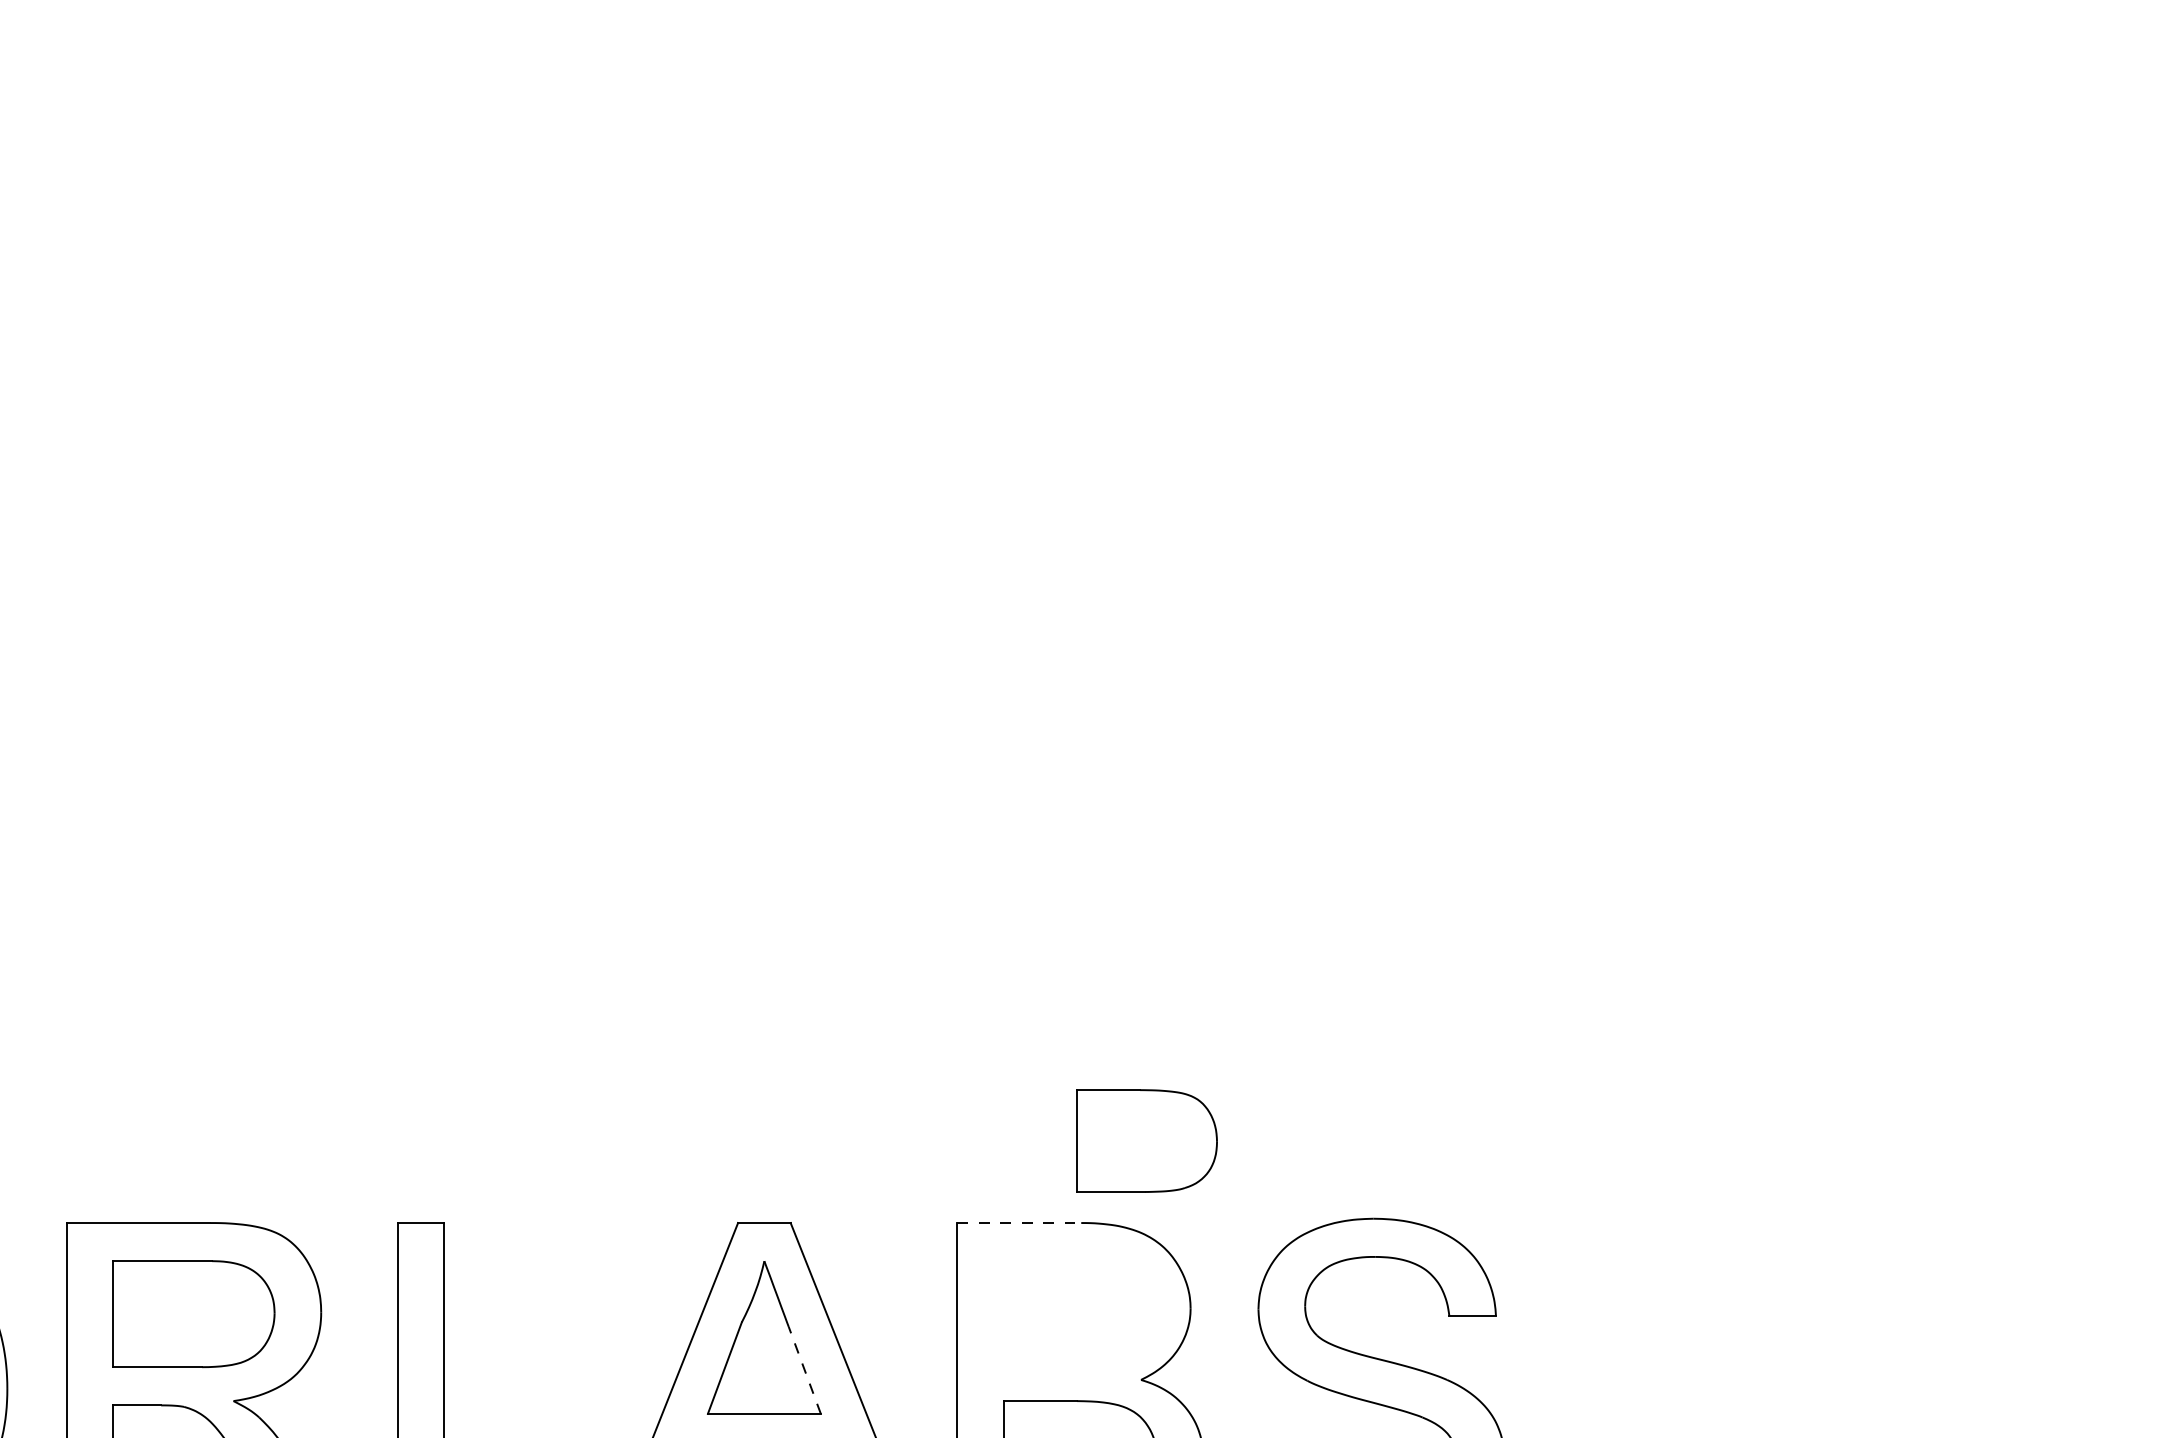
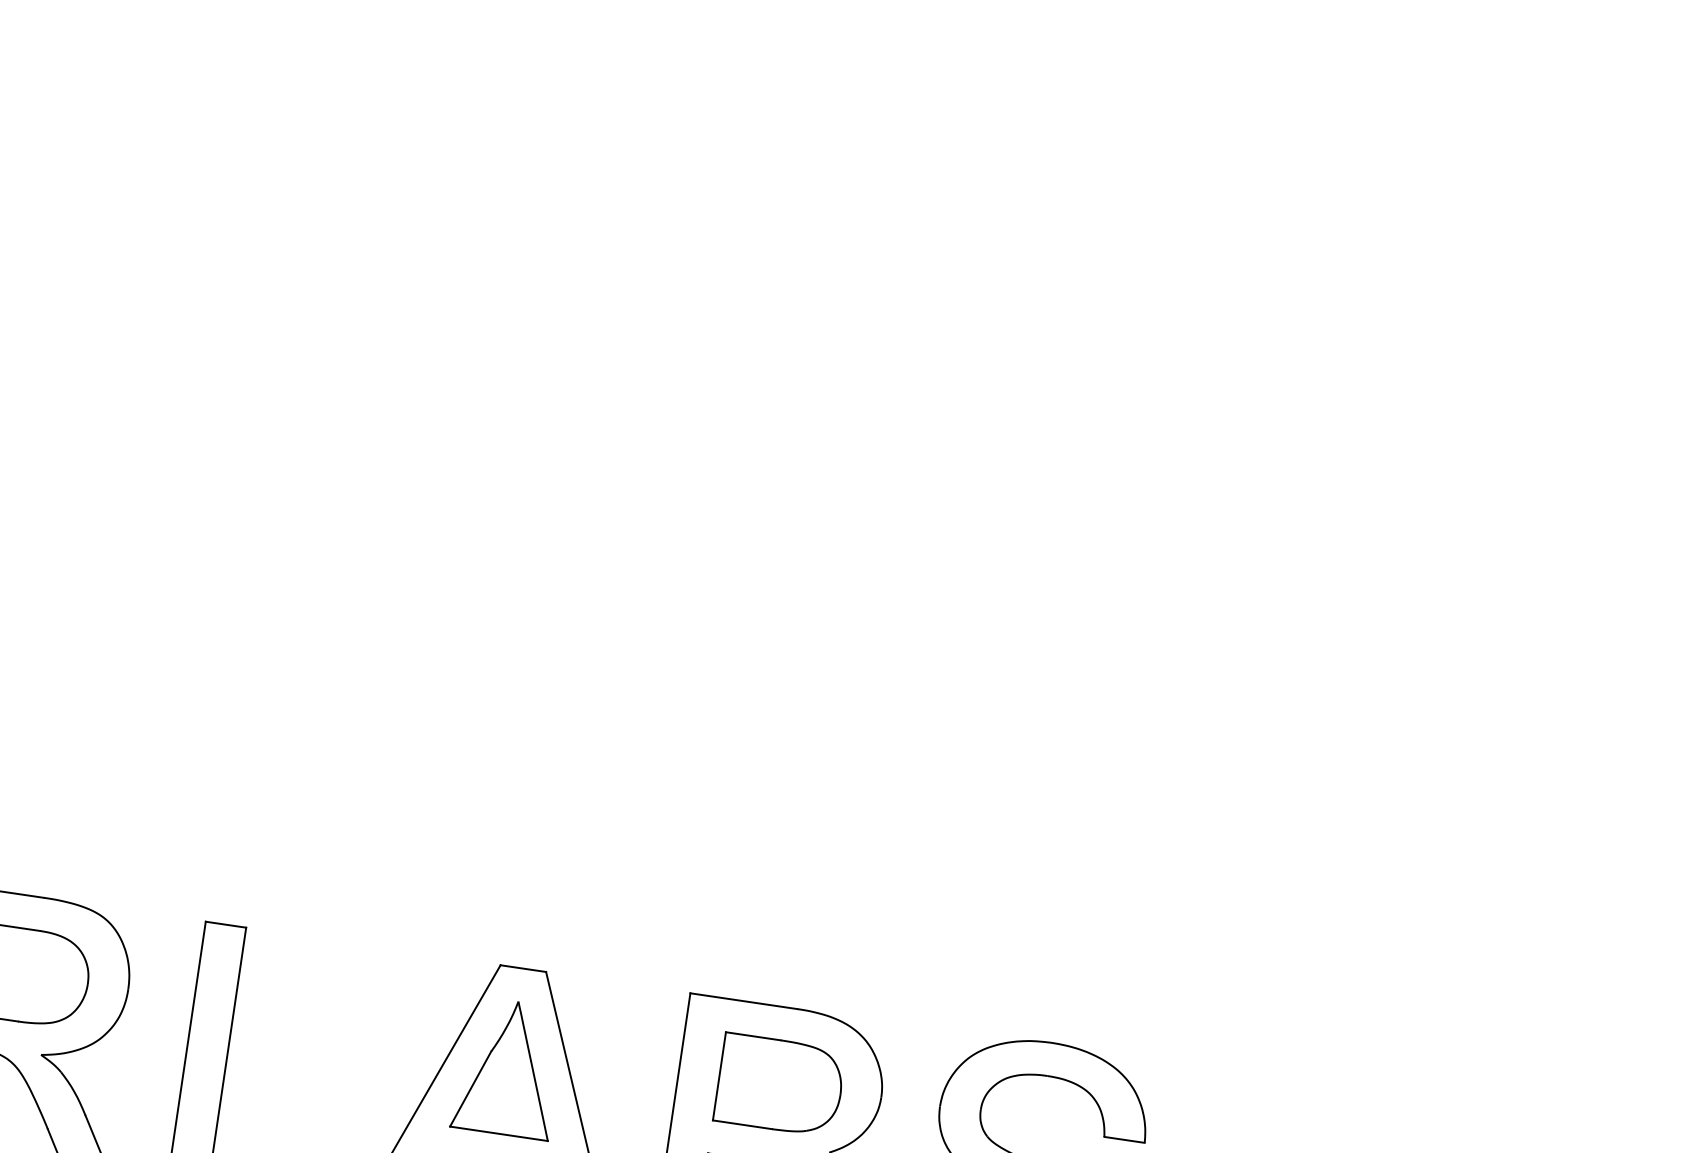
part: (1146, 1140) -> (779, 1084), moved
line: (1019, 1223) -> (744, 1001), dashed -> solid
line: (804, 1369) -> (539, 1100), dashed -> solid

